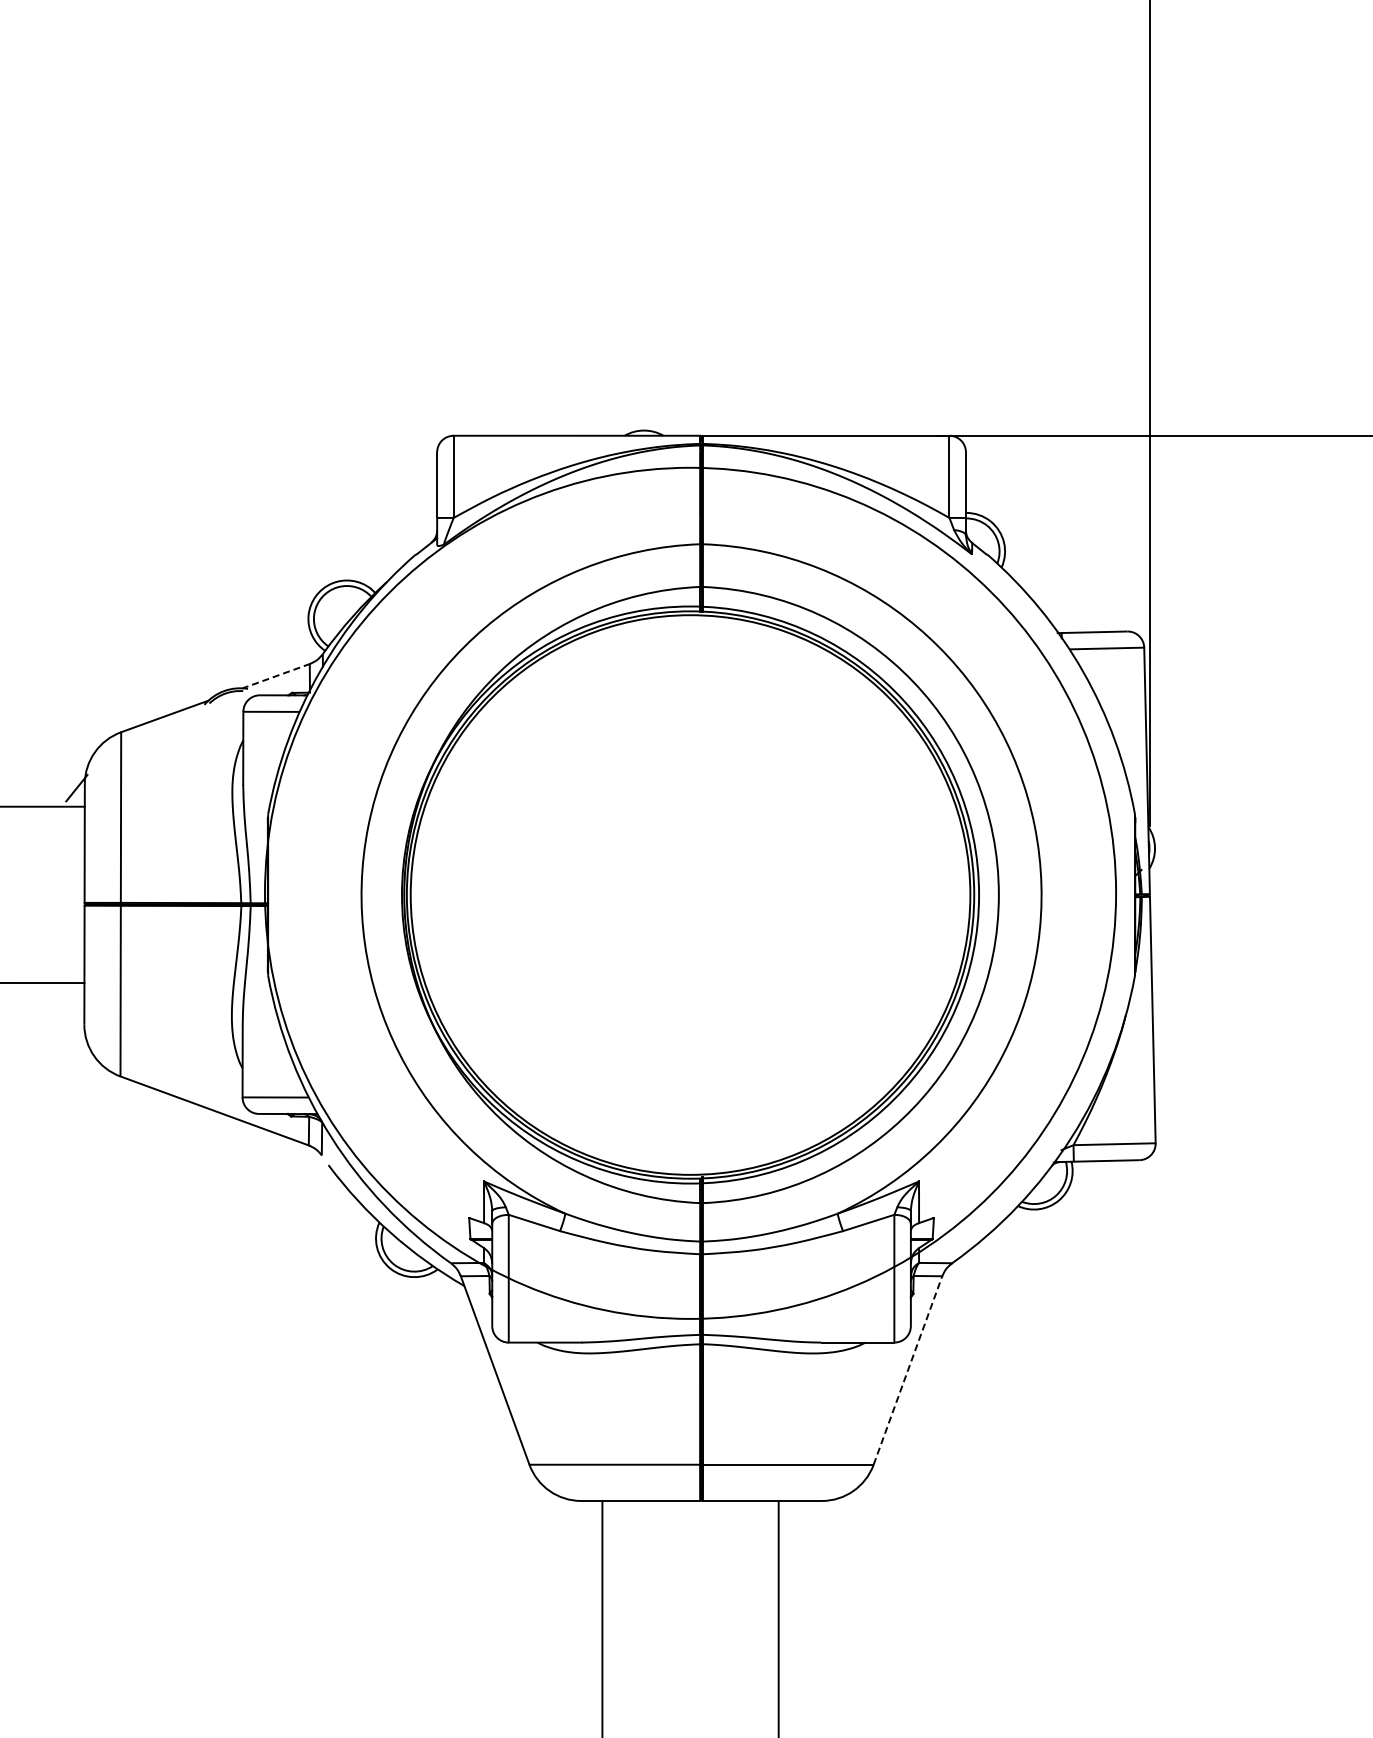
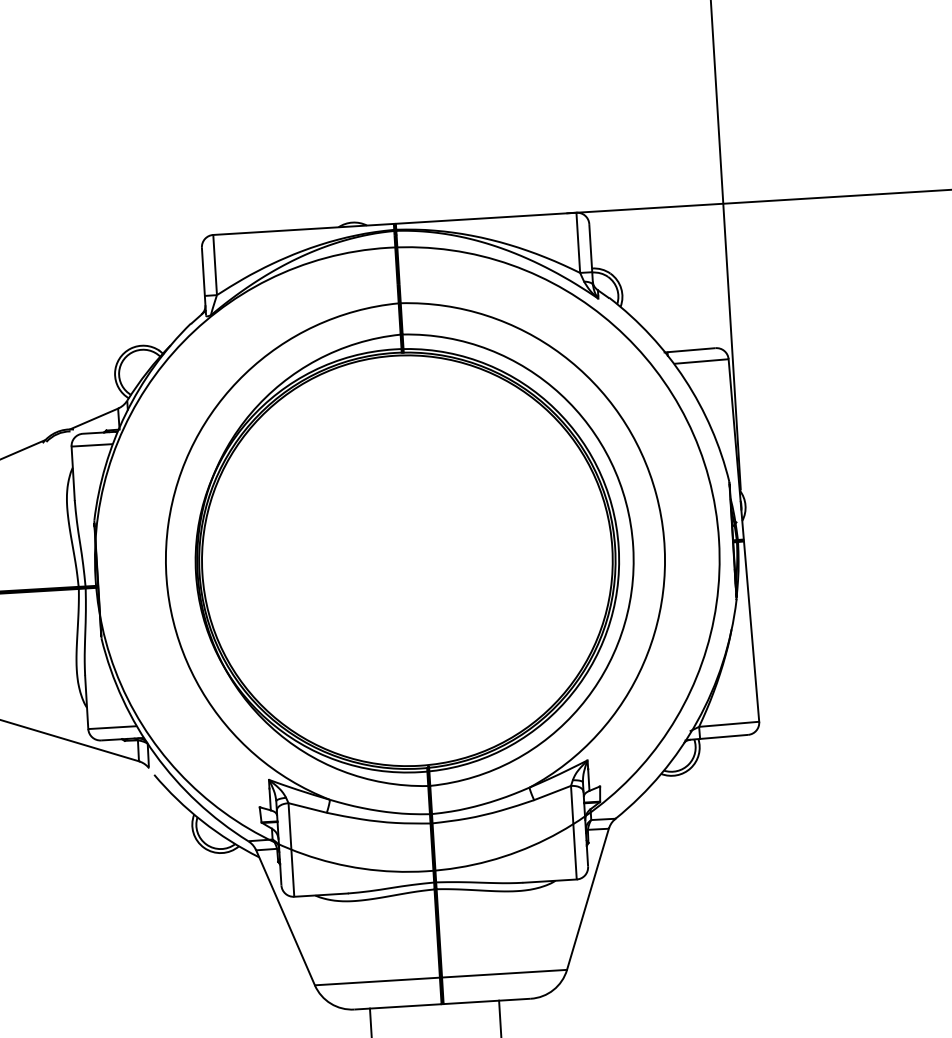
line: (276, 676) -> (94, 419), dashed -> solid
line: (908, 1370) -> (588, 899), dashed -> solid

